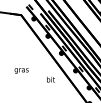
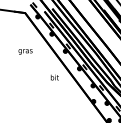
text: (21, 70) -> (25, 51), moved

